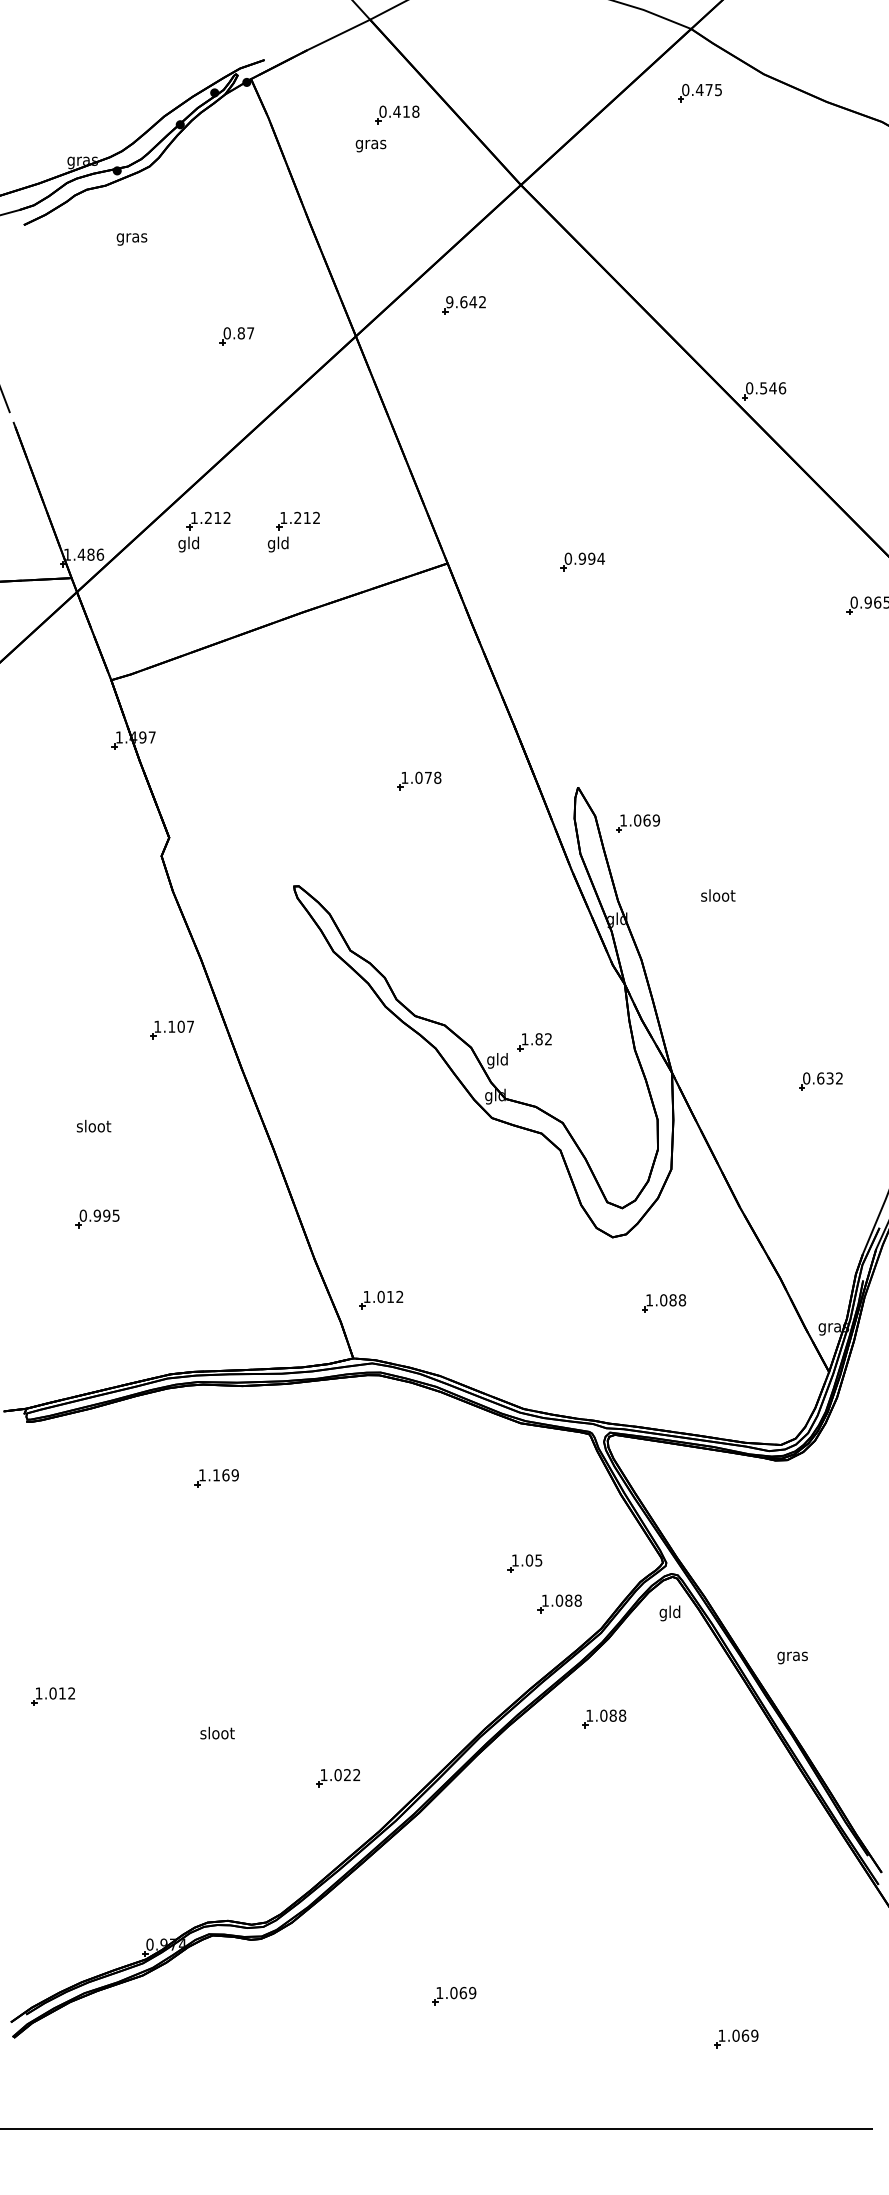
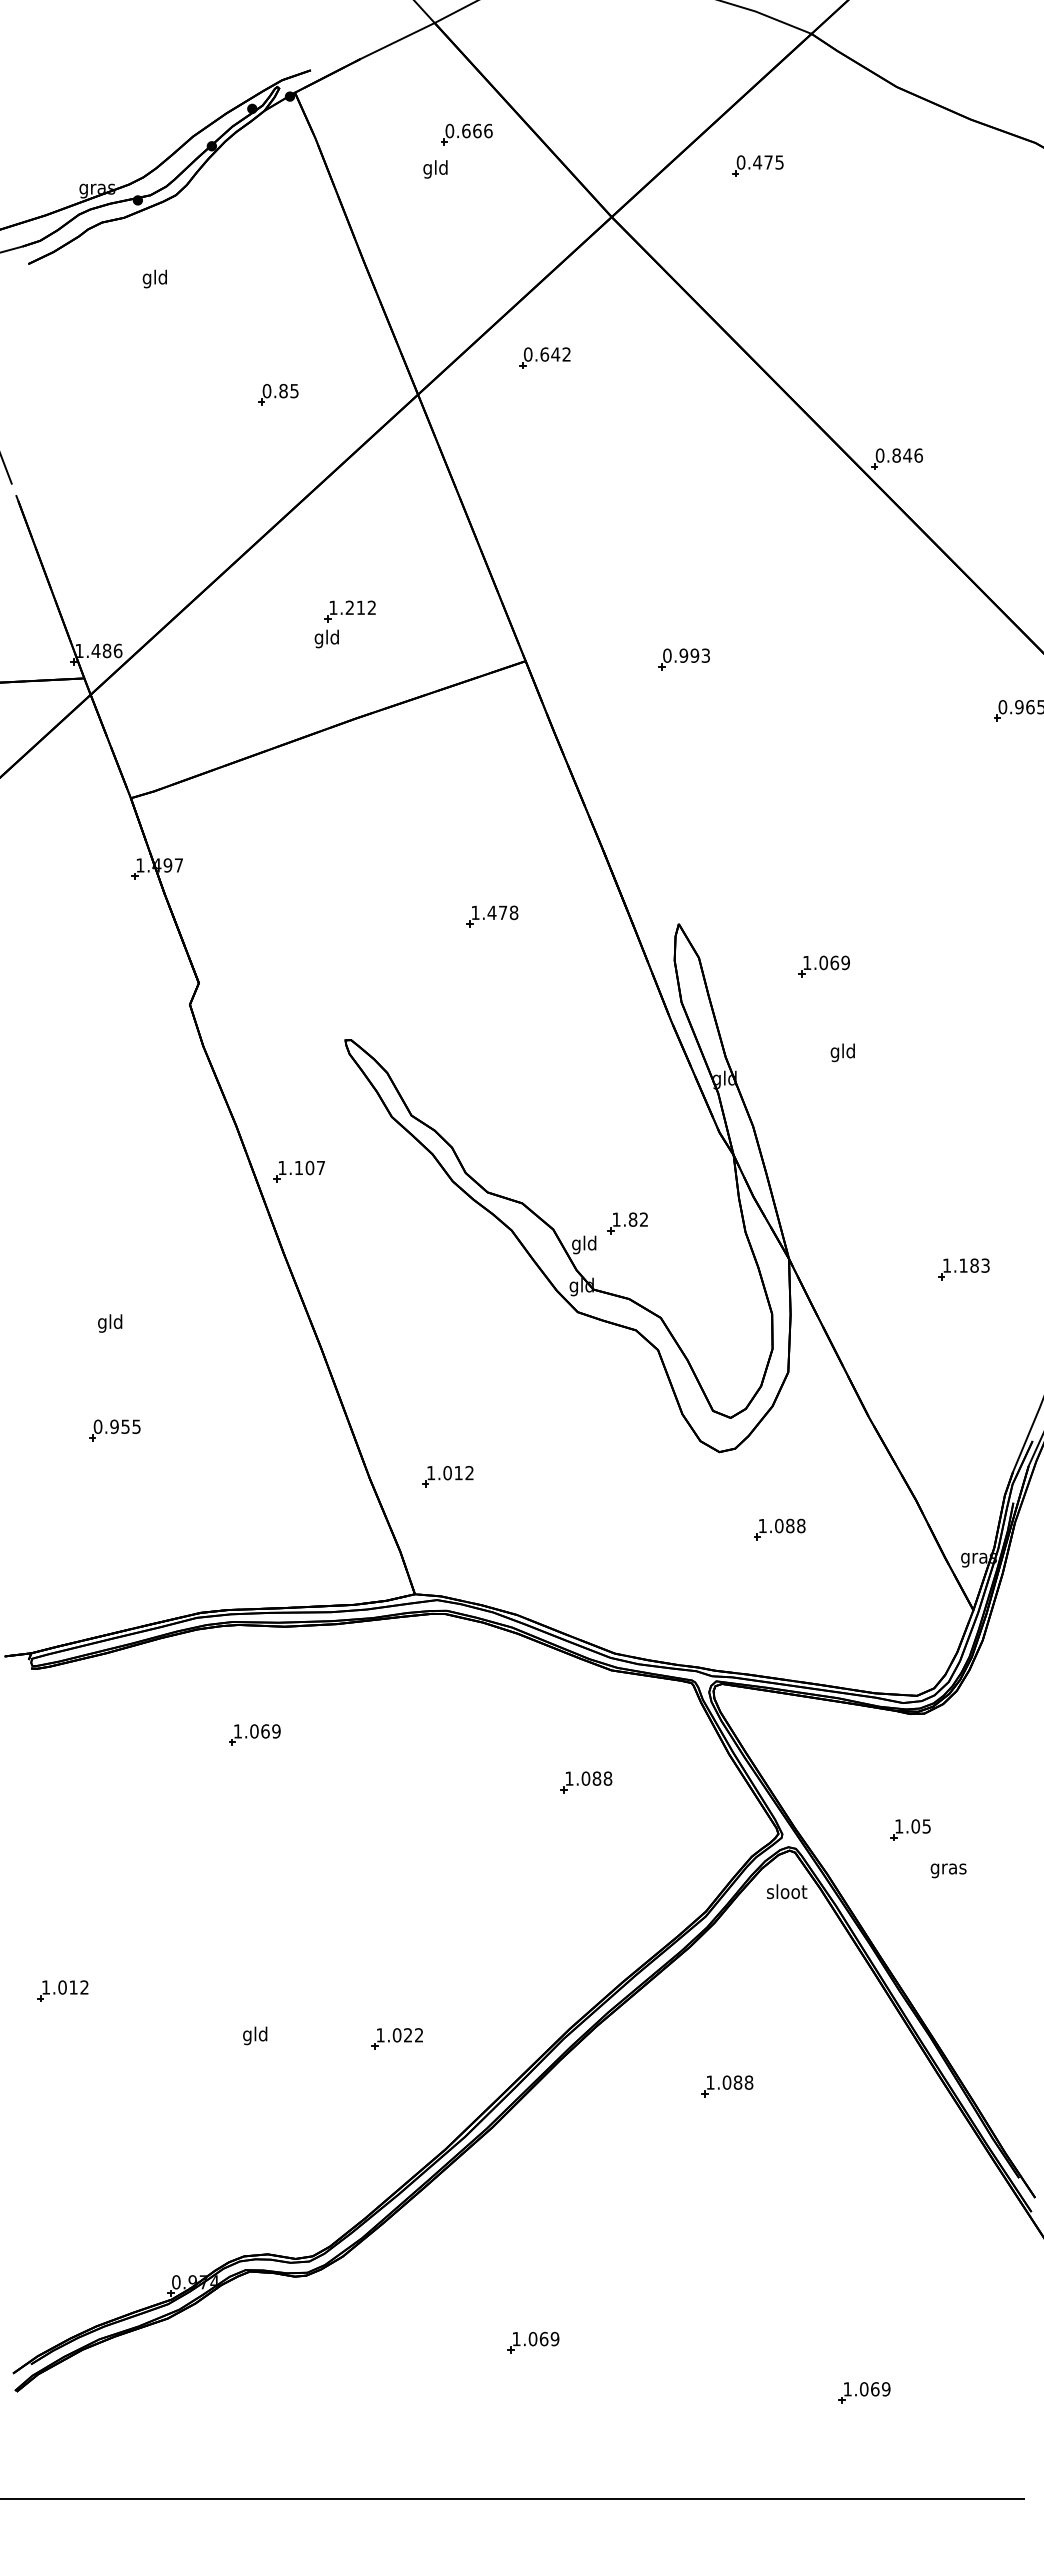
part: (699, 92) -> (757, 165), moved
text: (405, 111) -> (476, 130), 0.418 -> 0.666
text: (370, 144) -> (435, 169), gras -> gld
text: (132, 237) -> (155, 278), gras -> gld
text: (449, 302) -> (527, 354), 9.642 -> 0.642
text: (250, 333) -> (294, 391), 0.87 -> 0.85
text: (763, 388) -> (896, 455), 0.546 -> 0.846
part: (198, 536) -> (233, 629), removed
text: (600, 558) -> (705, 655), 0.994 -> 0.993
text: (418, 777) -> (491, 912), 1.078 -> 1.478
part: (637, 823) -> (823, 966), moved
text: (718, 896) -> (843, 1052), sloot -> gld
part: (171, 1029) -> (298, 1171), moved
text: (822, 1078) -> (965, 1265), 0.632 -> 1.183
text: (93, 1127) -> (110, 1323), sloot -> gld
text: (106, 1215) -> (125, 1426), 0.995 -> 0.955
part: (381, 1299) -> (447, 1476), moved
text: (216, 1475) -> (254, 1731), 1.169 -> 1.069
part: (525, 1563) -> (910, 1829), moved
part: (559, 1604) -> (586, 1782), moved
text: (670, 1613) -> (787, 1893), gld -> sloot
text: (792, 1657) -> (948, 1870), moved
part: (604, 1719) -> (727, 2086), moved
text: (217, 1734) -> (255, 2035), sloot -> gld
part: (337, 1777) -> (396, 2038), moved

